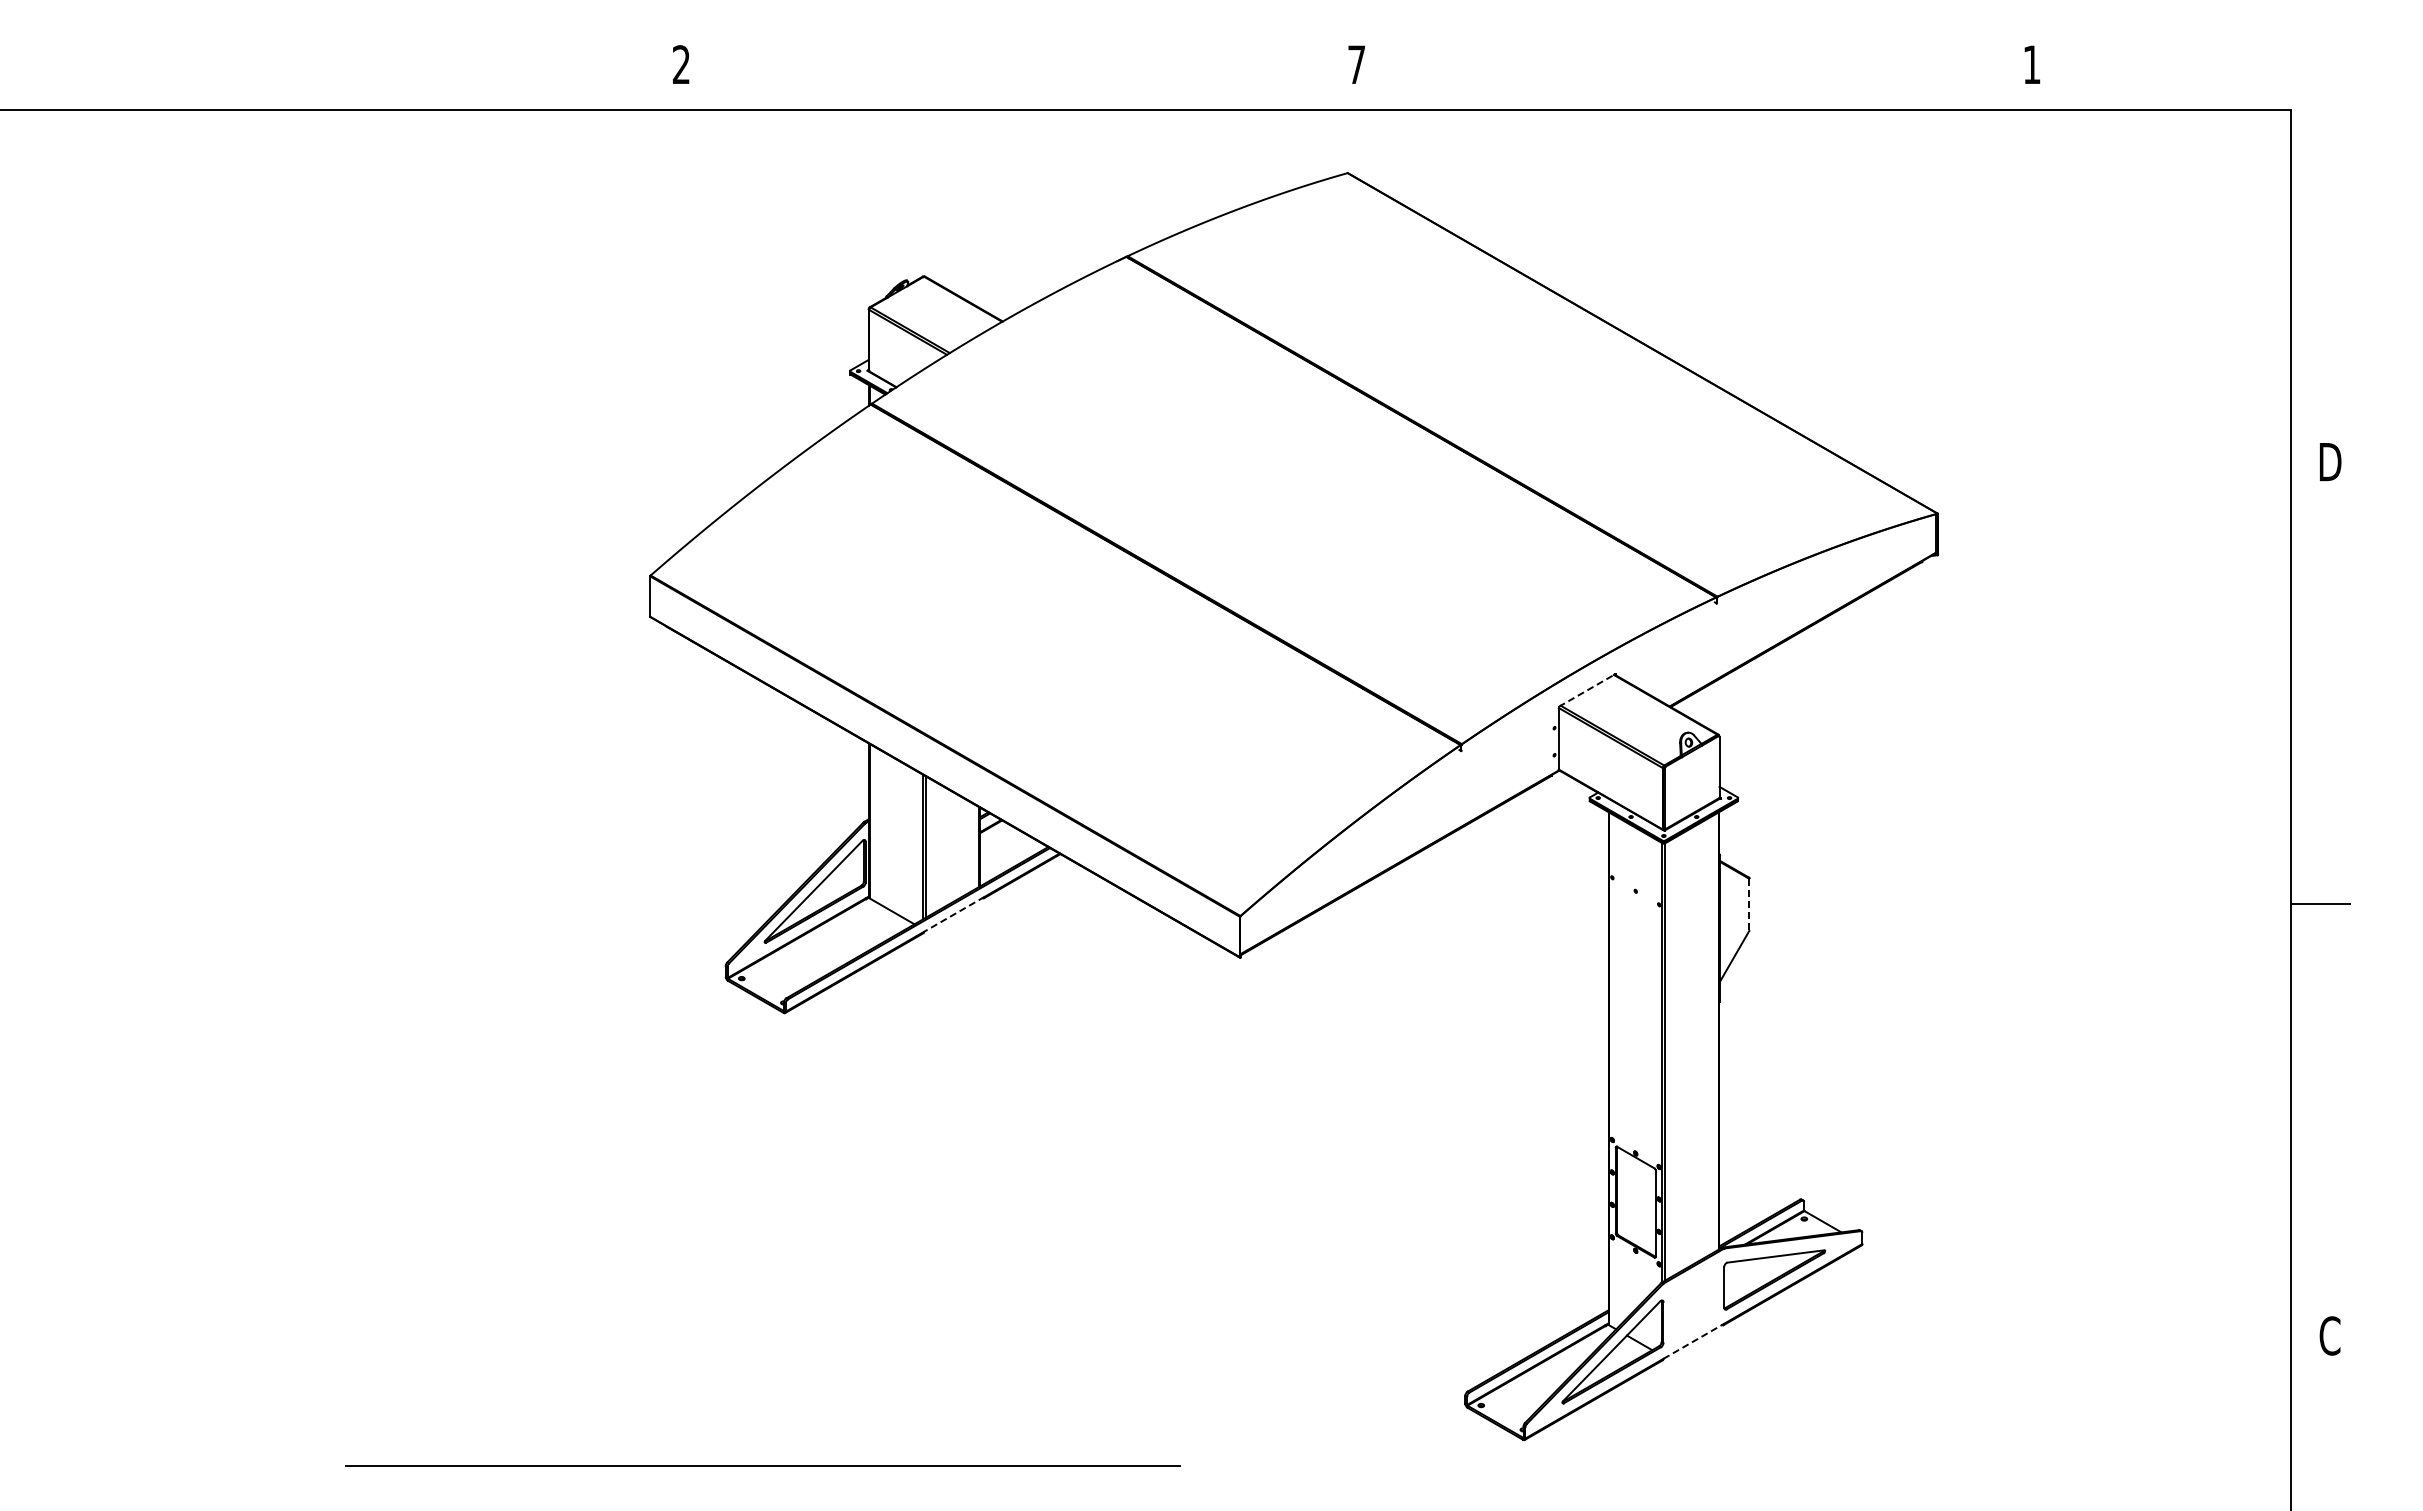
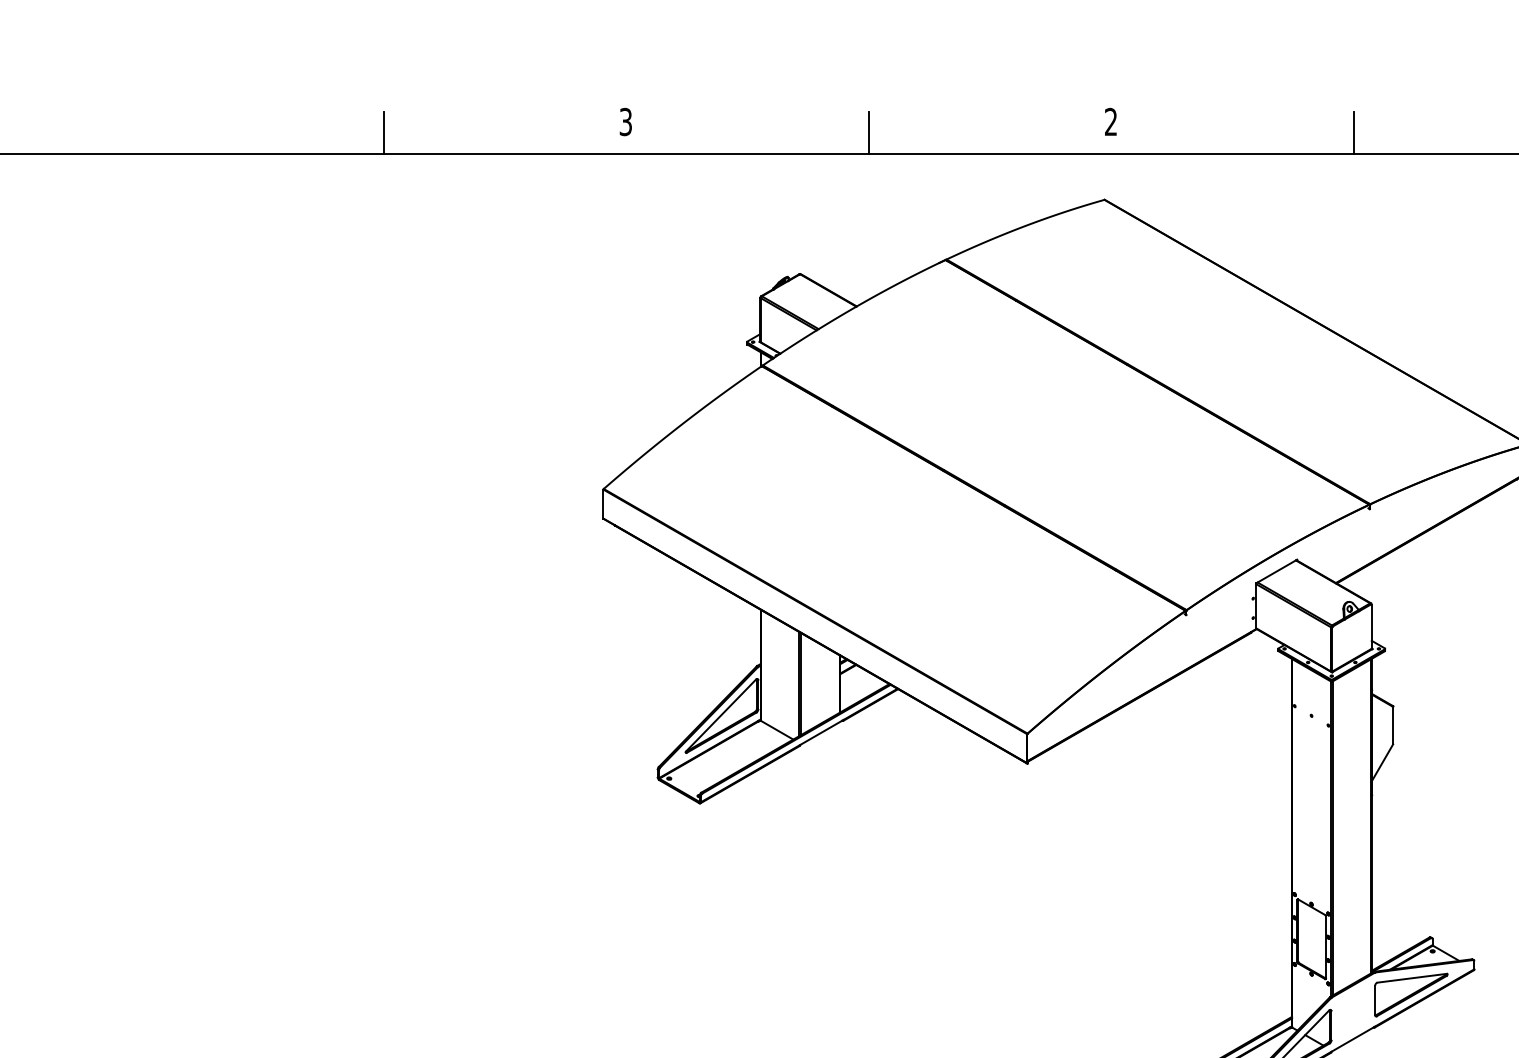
text: (681, 64) -> (625, 121), 2 -> 3
text: (1356, 64) -> (1110, 121), 7 -> 2
line: (344, 79) -> (383, 132), added
line: (1019, 79) -> (868, 132), added
line: (1694, 79) -> (1353, 132), added
line: (1587, 690) -> (1276, 571), dashed -> solid
line: (1749, 904) -> (1393, 725), dashed -> solid
line: (953, 914) -> (821, 732), dashed -> solid
line: (1694, 1341) -> (1353, 1039), dashed -> solid

